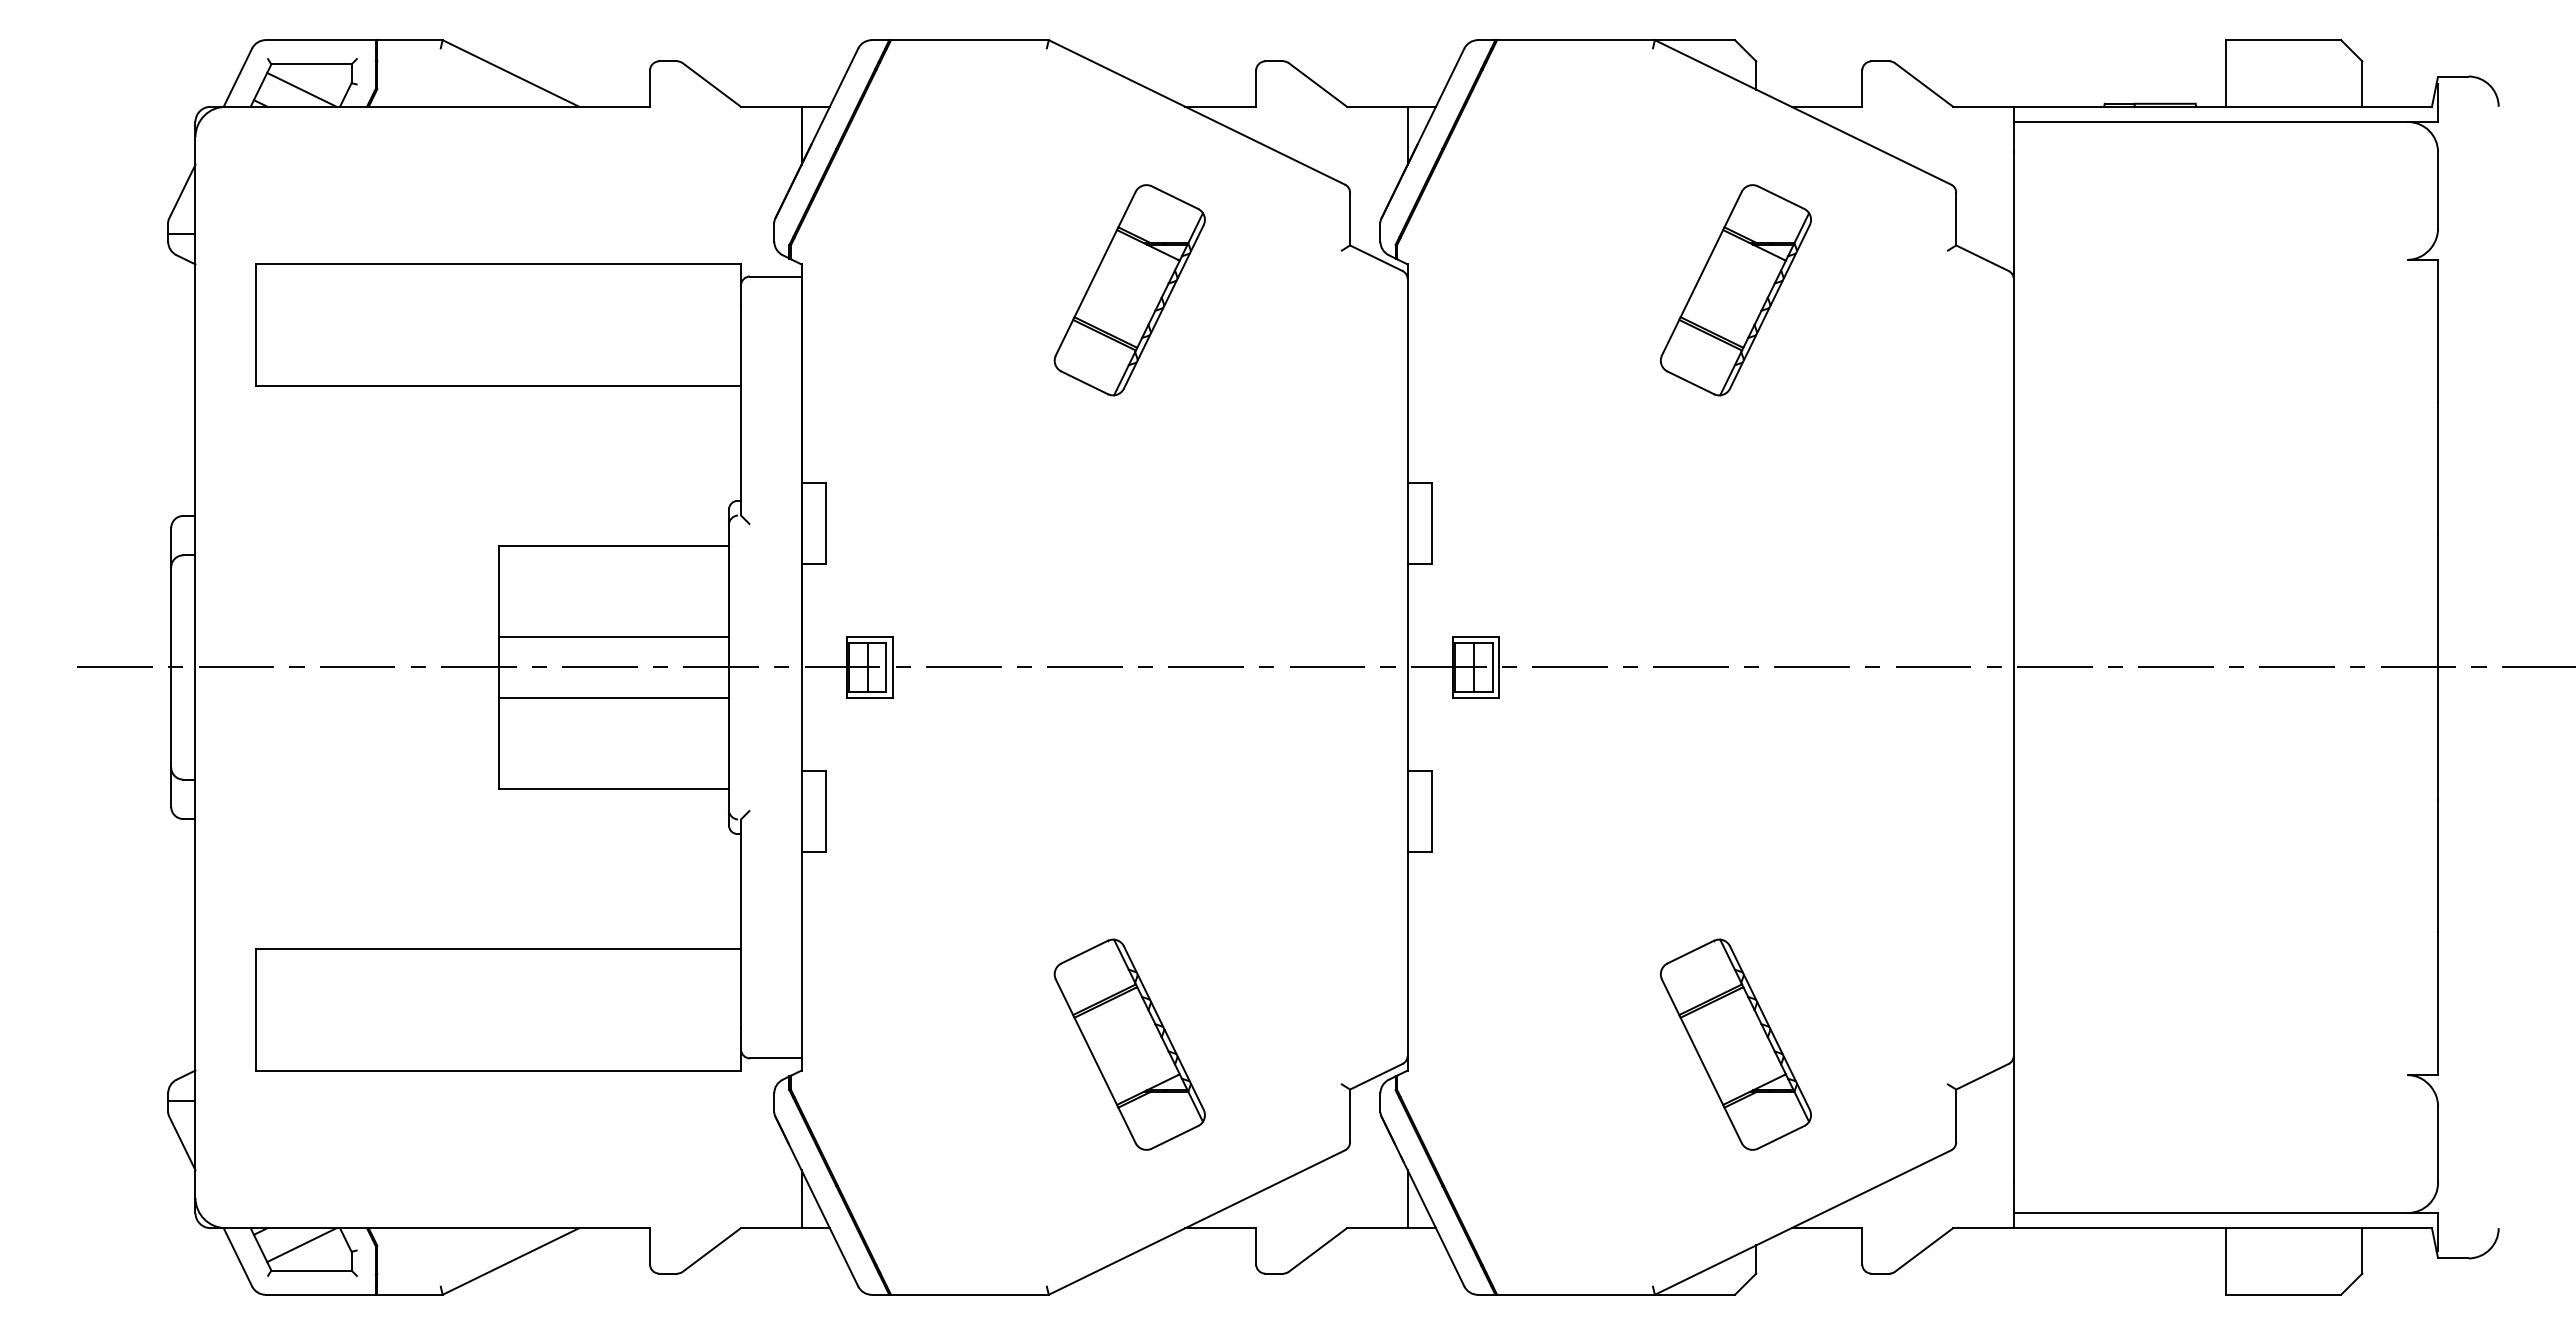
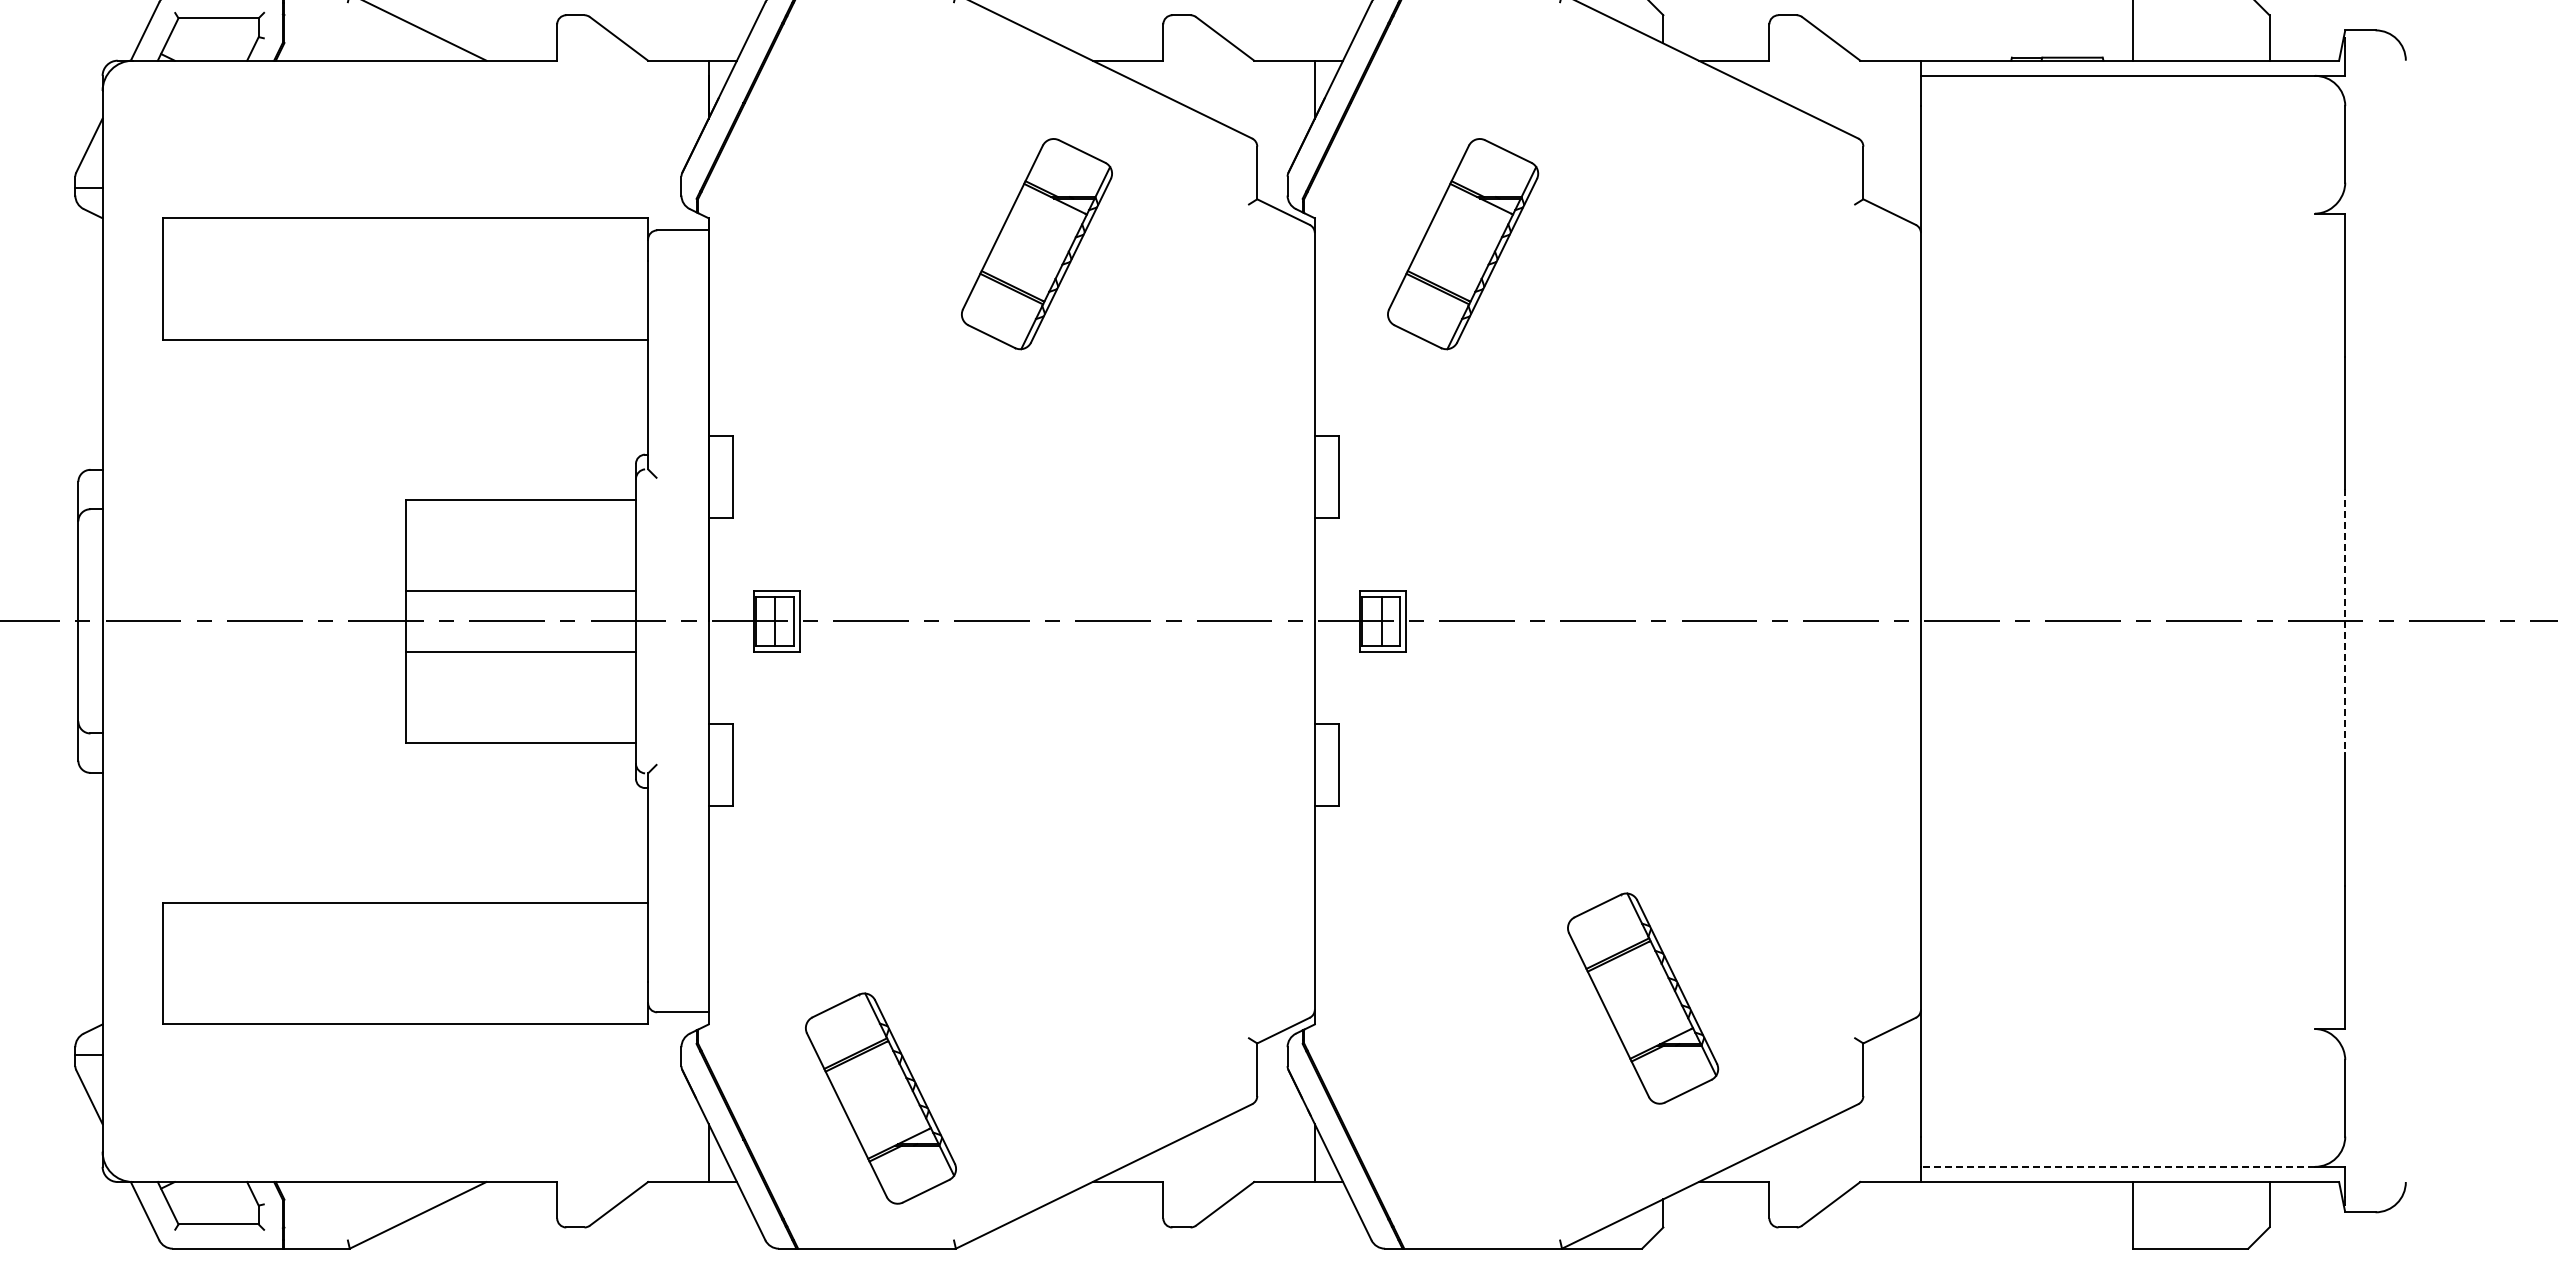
line: (301, 89) -> (208, 43), removed
part: (1735, 290) -> (1462, 244), moved
line: (2438, 667) -> (2345, 621), solid -> dashed
part: (1129, 1044) -> (880, 1098), moved
line: (2210, 1213) -> (2117, 1167), solid -> dashed
line: (301, 1245) -> (208, 1199), removed

